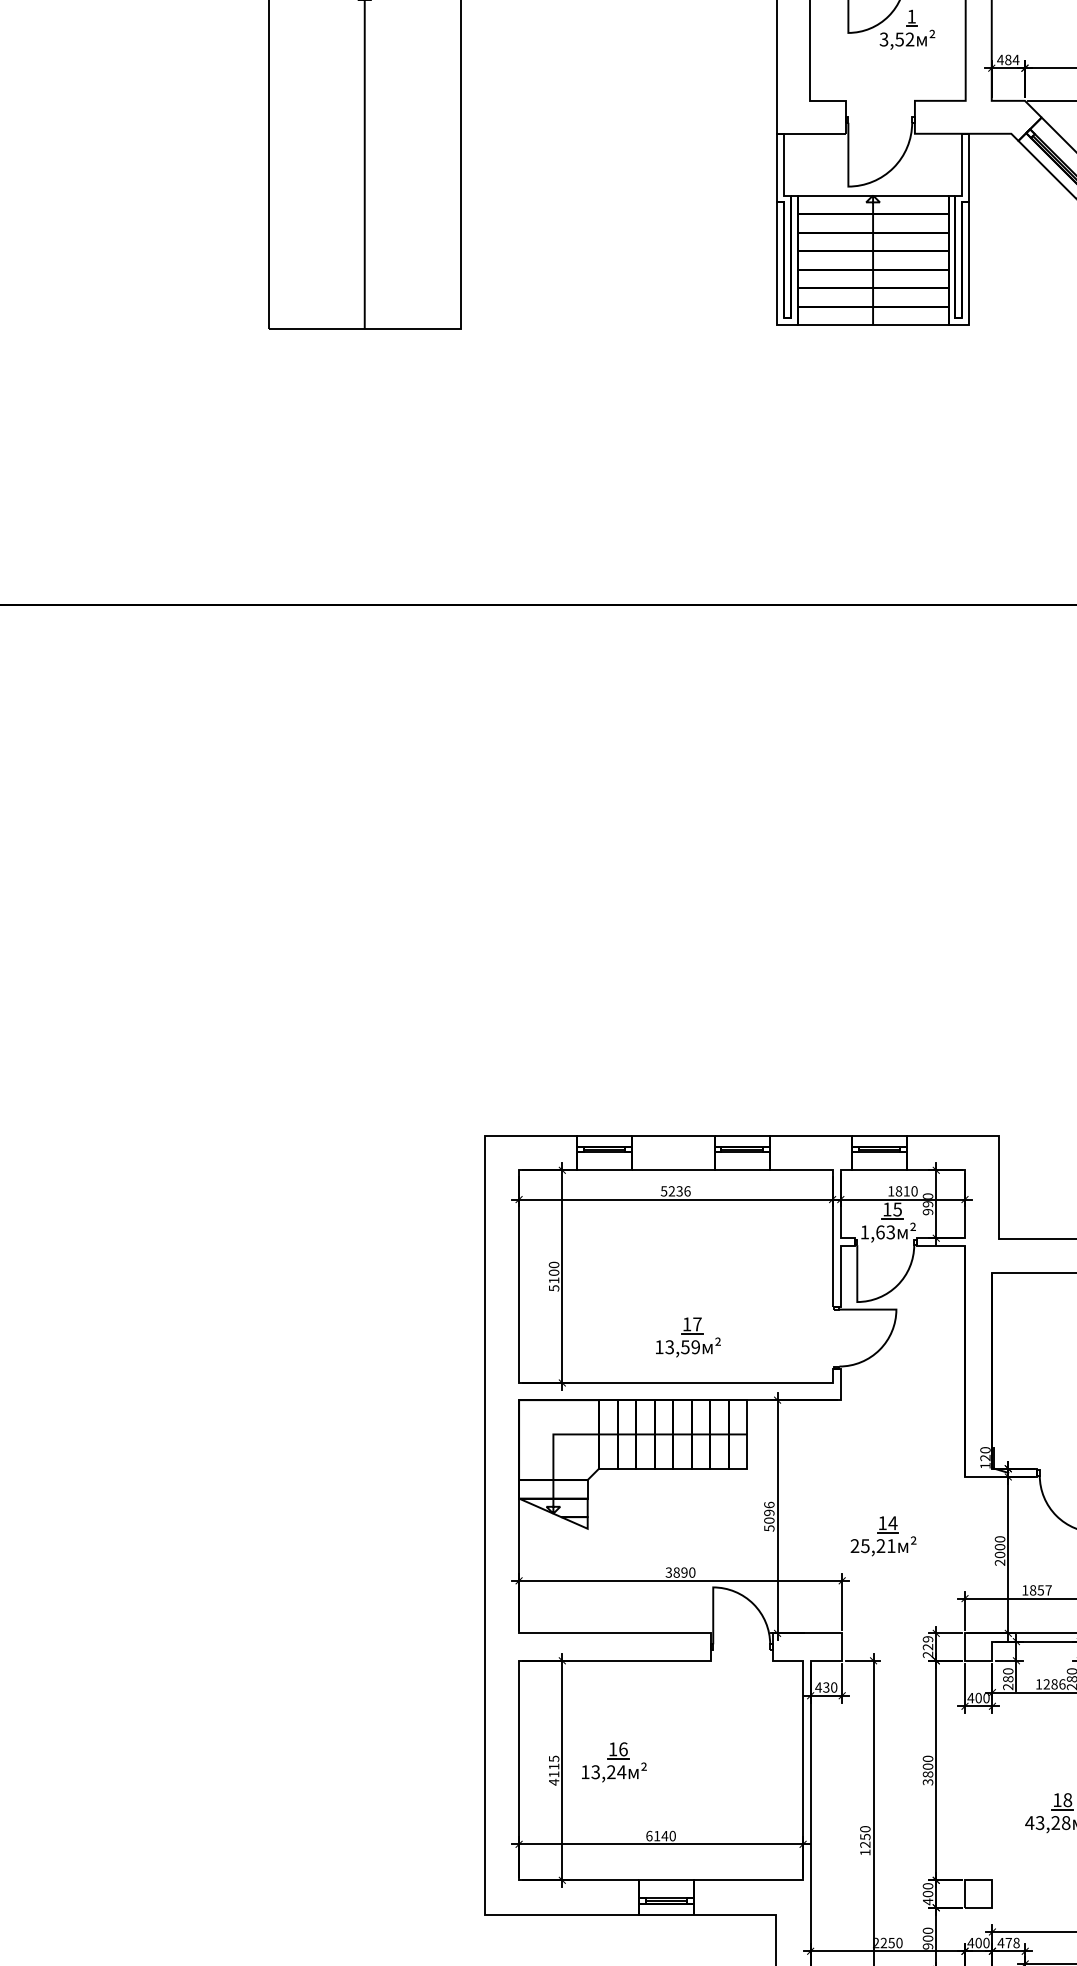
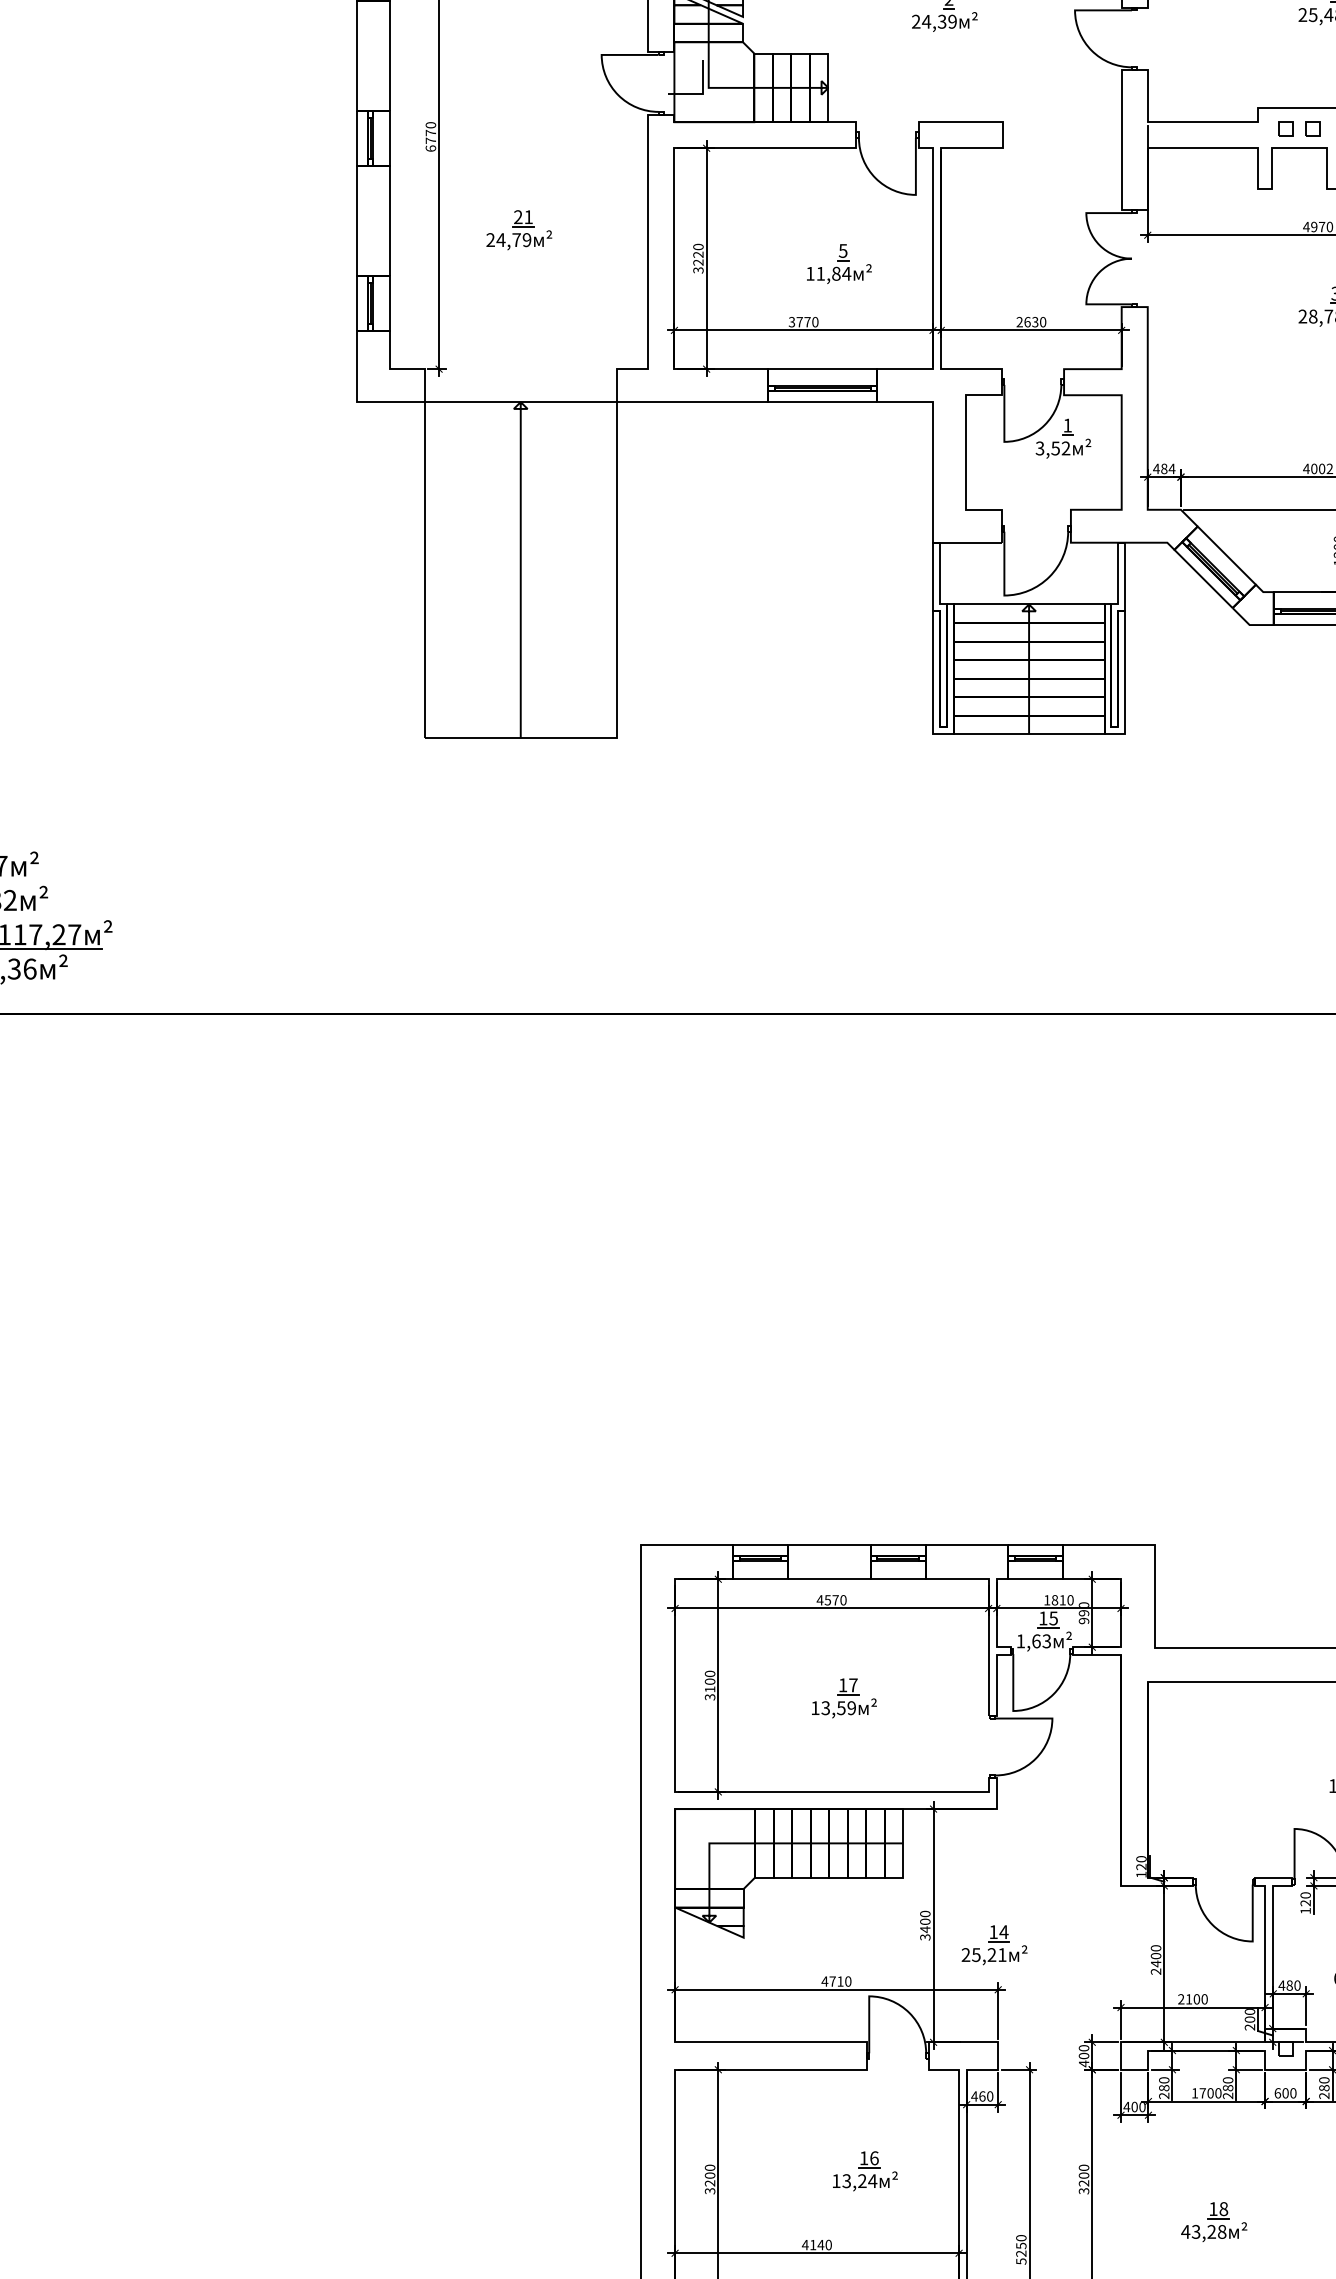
text: (675, 1191) -> (831, 1600), 5236 -> 4570
text: (553, 1288) -> (709, 1697), 5100 -> 3100
part: (688, 1337) -> (844, 1698), moved
text: (769, 1516) -> (925, 1925), 5096 -> 3400
part: (883, 1536) -> (994, 1945), moved
text: (999, 1554) -> (1155, 1963), 2000 -> 2400
text: (676, 1572) -> (832, 1981), 3890 -> 4710
text: (1036, 1590) -> (1192, 1999), 1857 -> 2100
text: (927, 1647) -> (1083, 2056), 229 -> 400
text: (1054, 1684) -> (1210, 2093), 1286 -> 1700
text: (826, 1687) -> (982, 2096), 430 -> 460
part: (614, 1762) -> (865, 2171), moved
text: (553, 1770) -> (709, 2179), 4115 -> 3200
text: (927, 1774) -> (1083, 2183), 3800 -> 3200
text: (648, 1835) -> (804, 2244), 6140 -> 4140
text: (865, 1852) -> (1021, 2261), 1250 -> 5250

